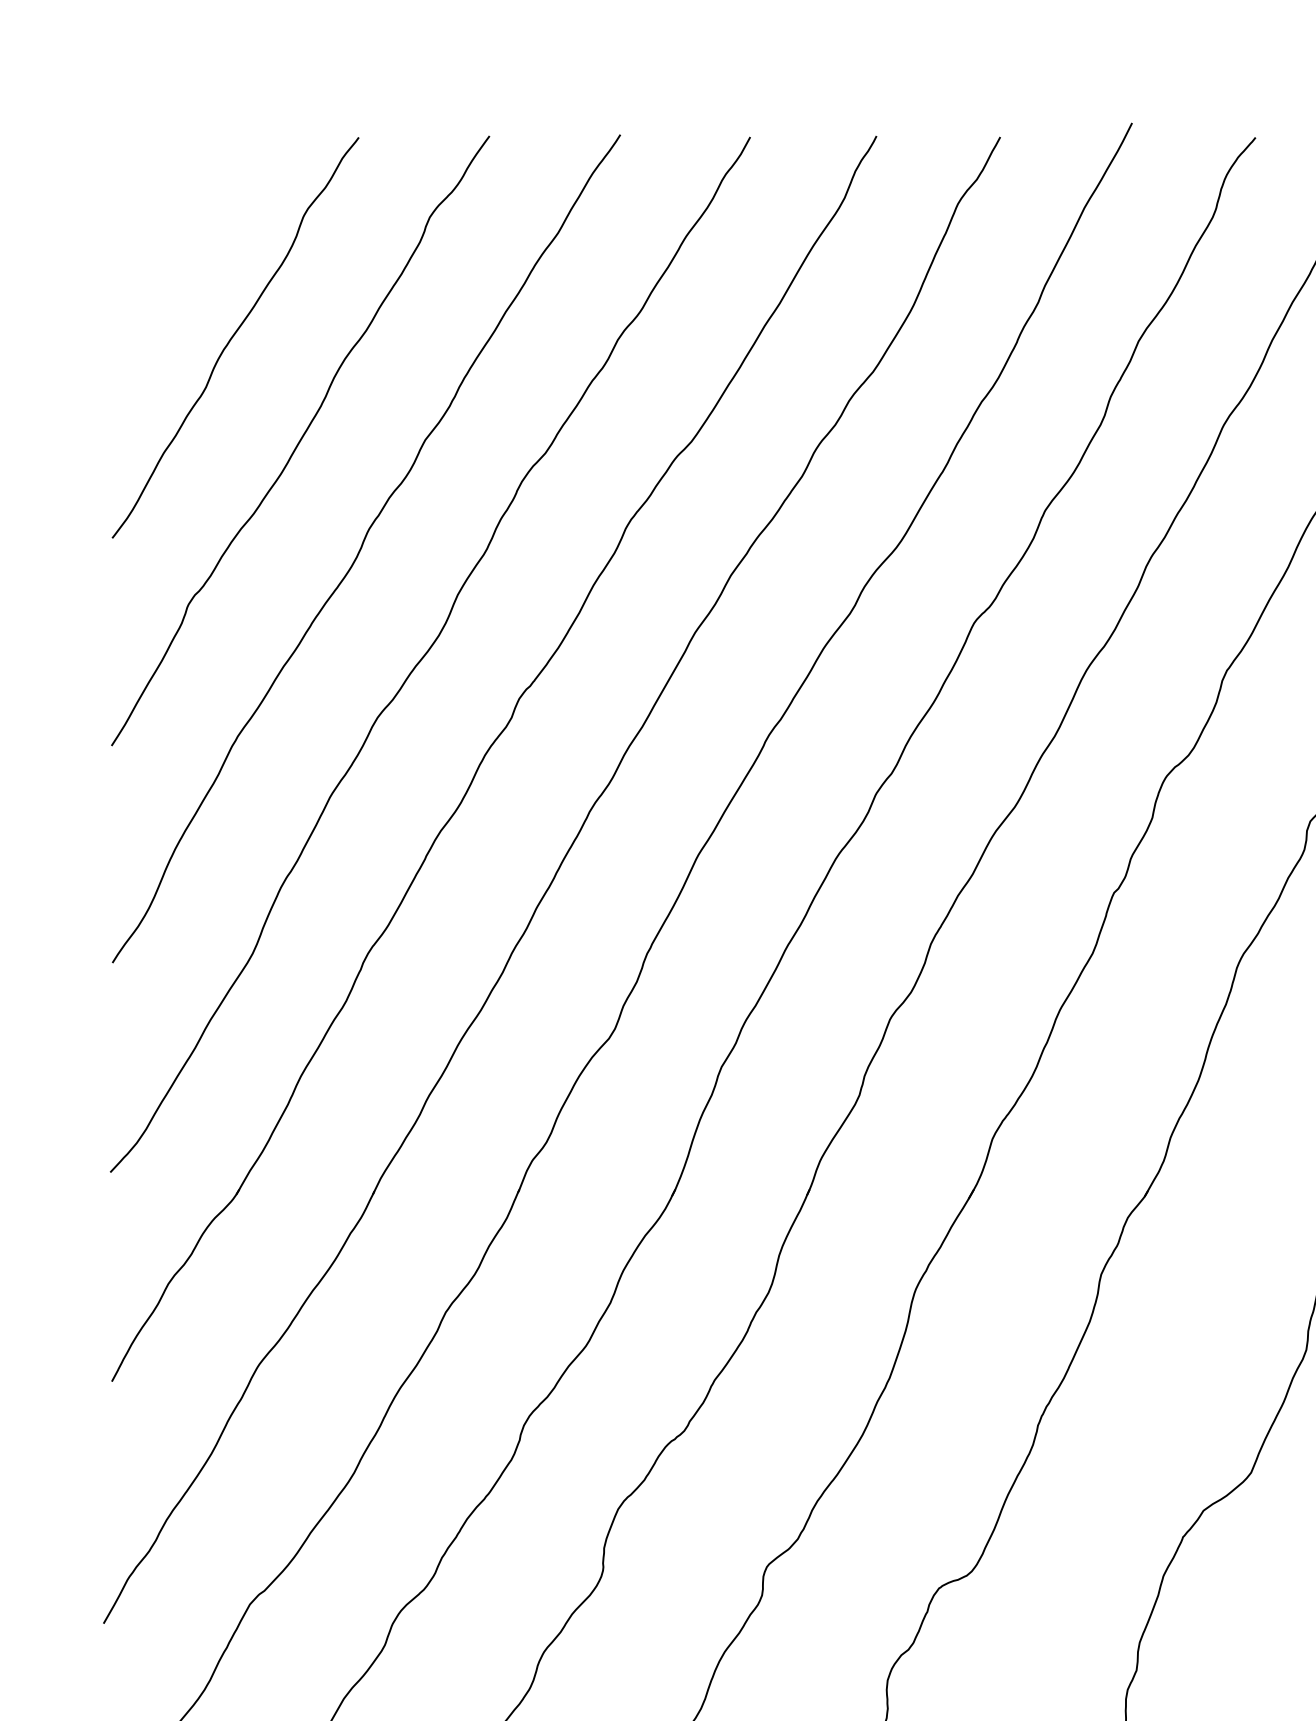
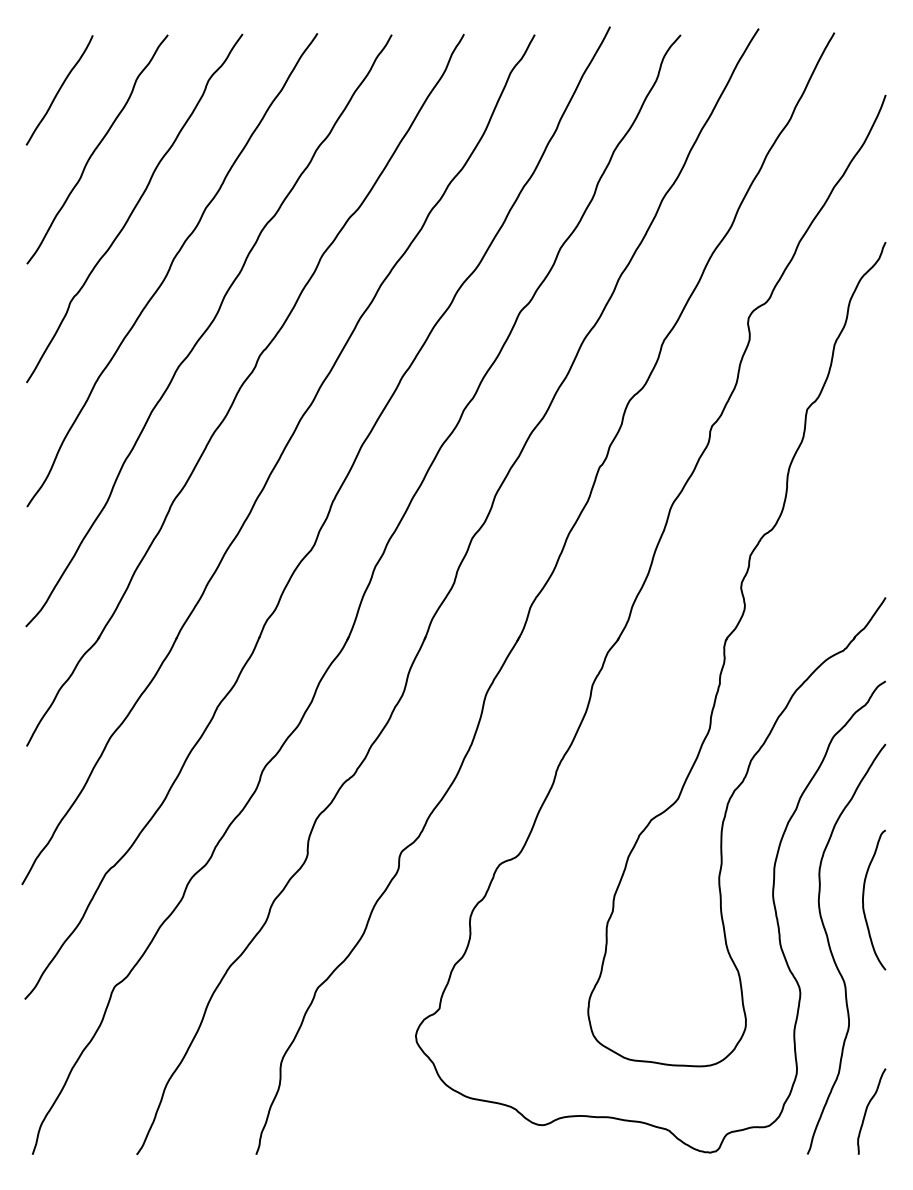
curve: (169, 234) -> (59, 90), added

